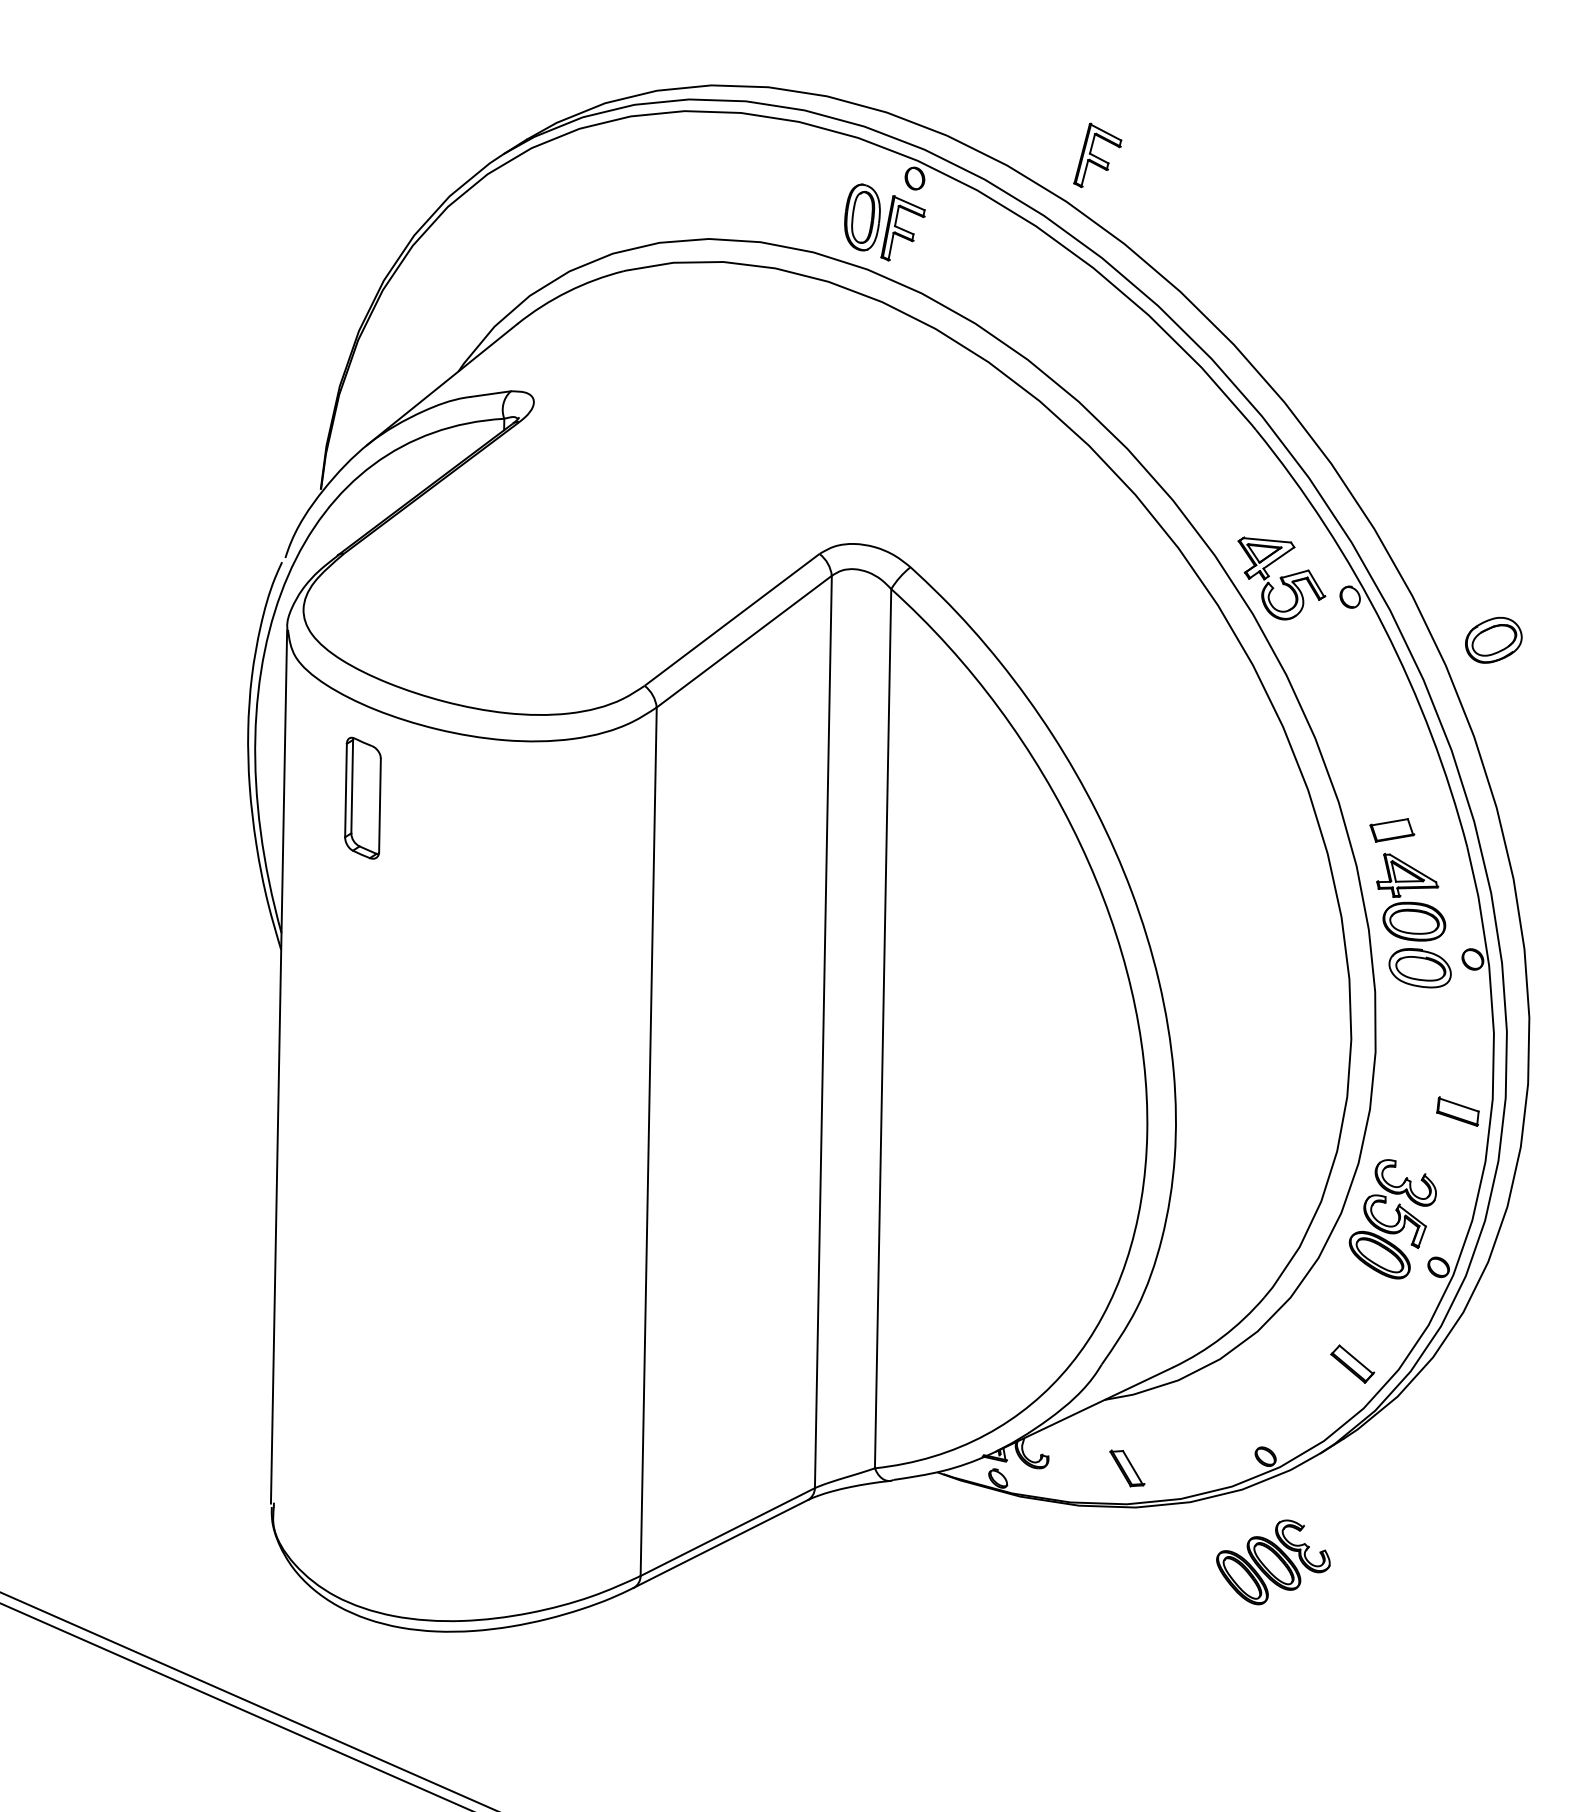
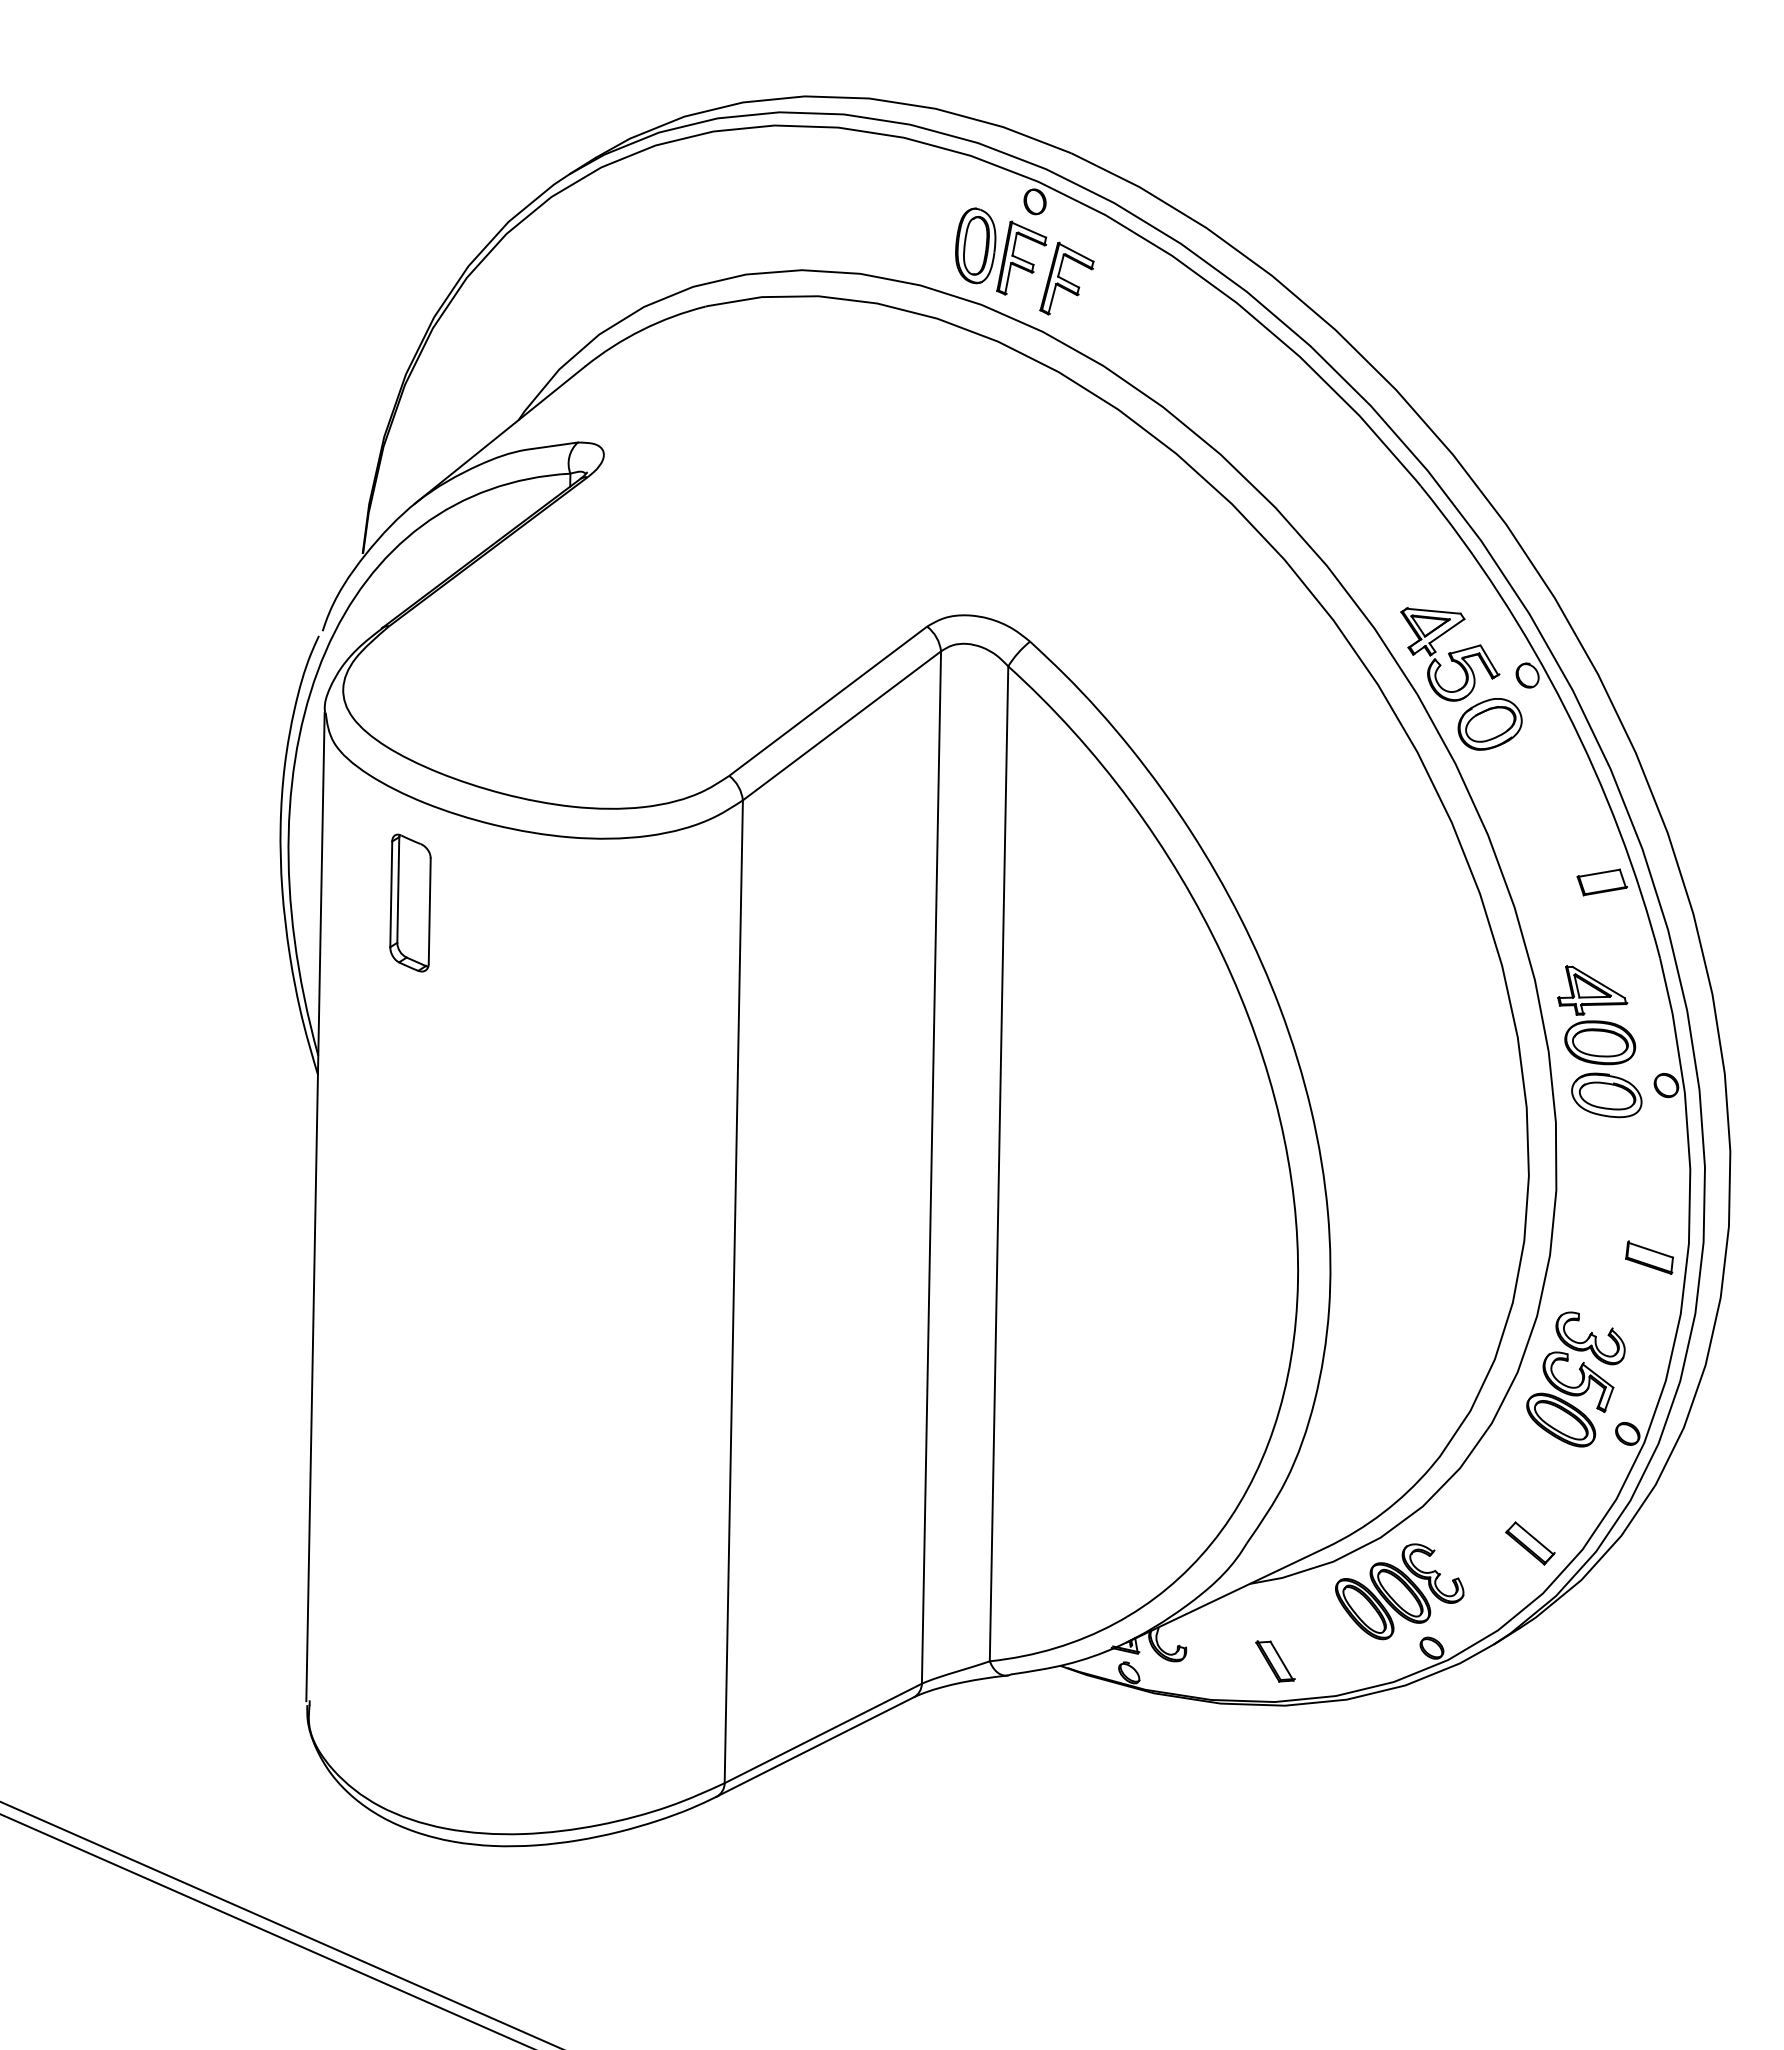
part: (1097, 155) -> (1066, 278), moved
part: (1493, 640) -> (1489, 724), moved
part: (1391, 830) -> (1601, 882), moved
part: (1273, 1562) -> (1399, 1591), moved

